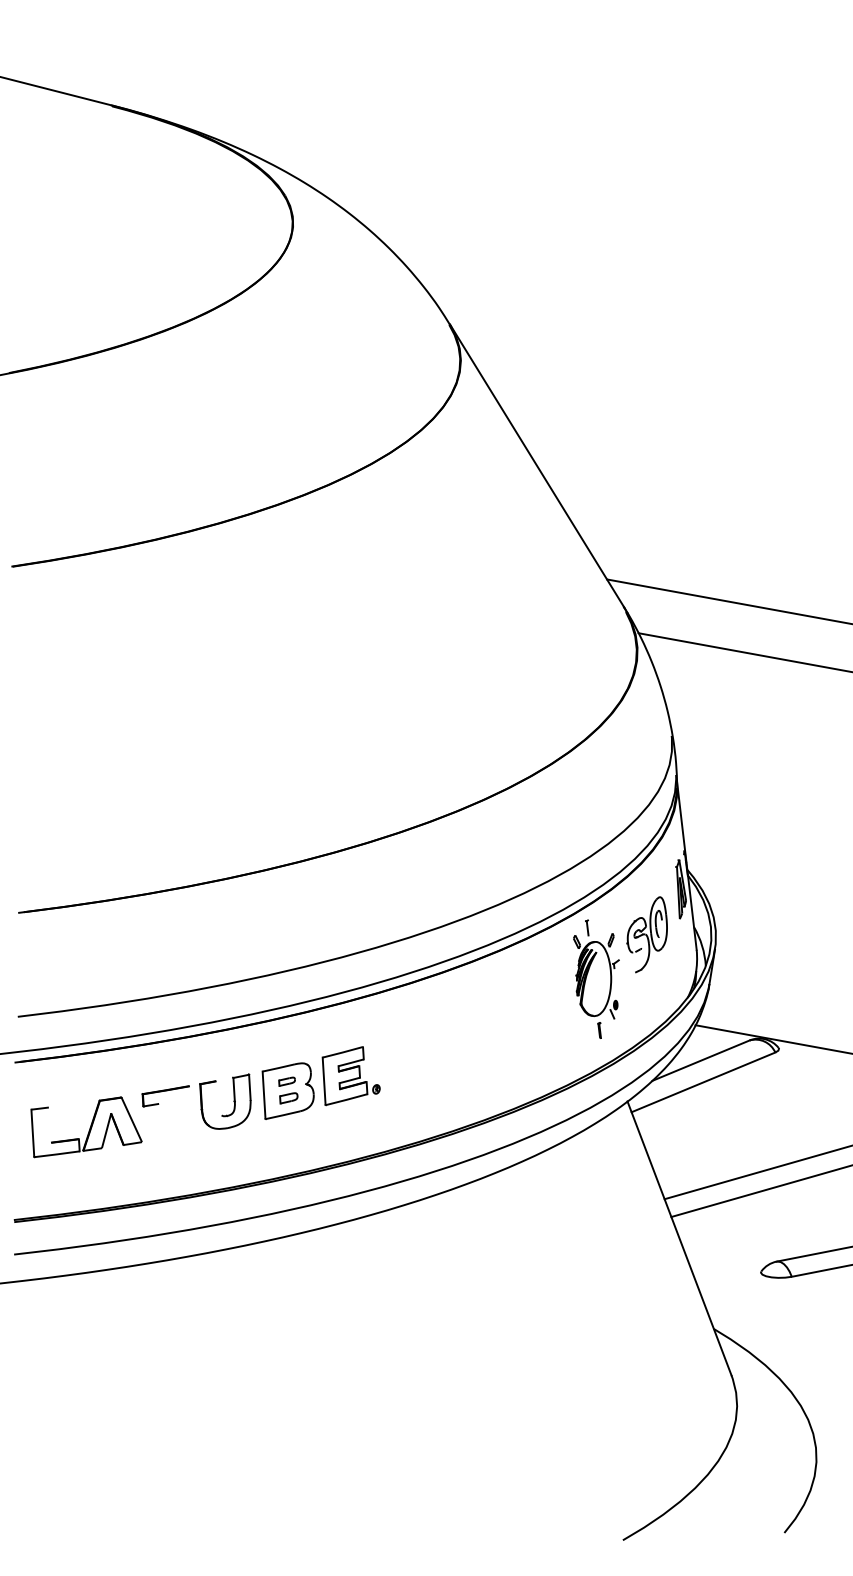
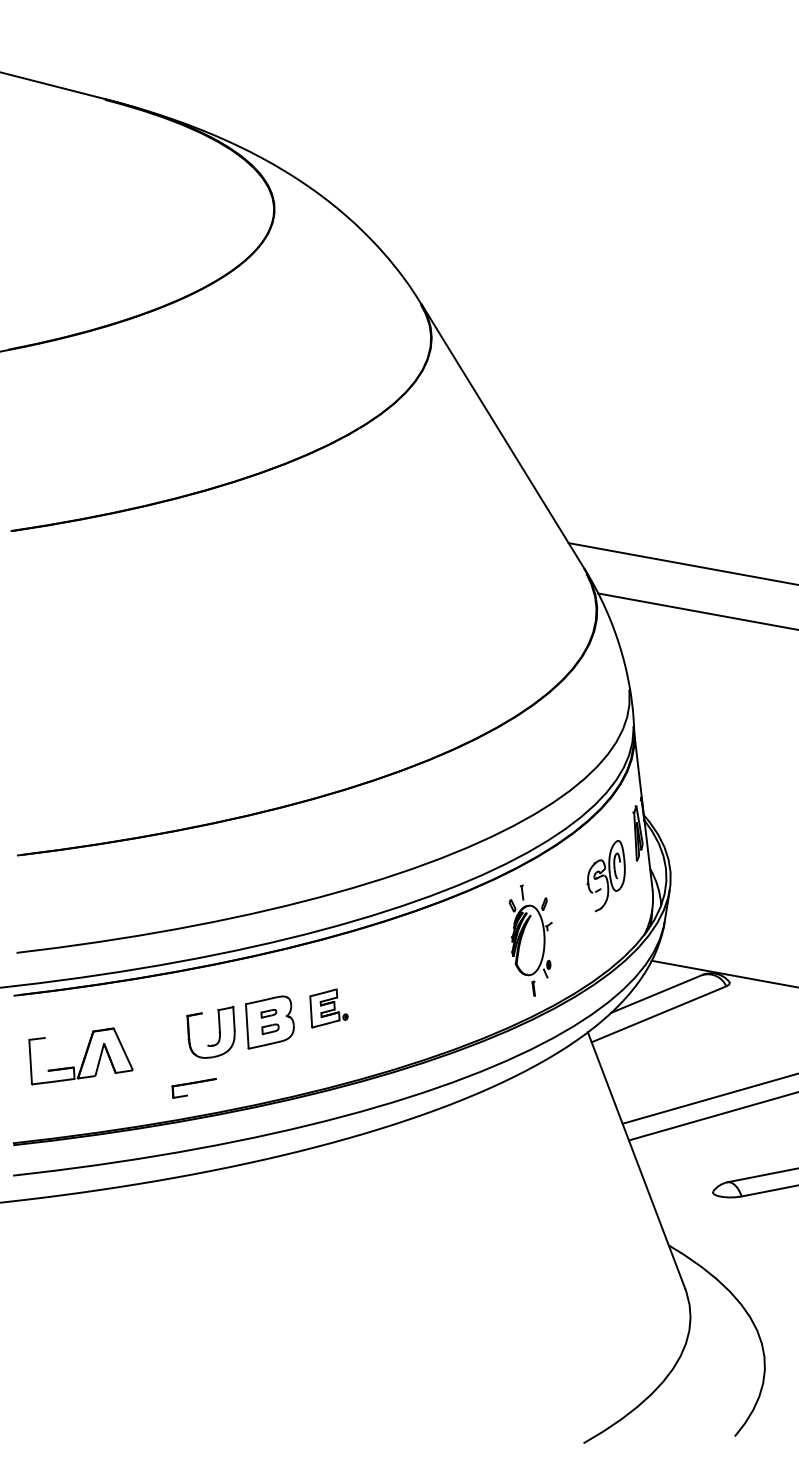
part: (596, 979) -> (530, 940), moved
part: (350, 1076) -> (328, 1008), size x0.7
part: (165, 1096) -> (193, 1088), moved

